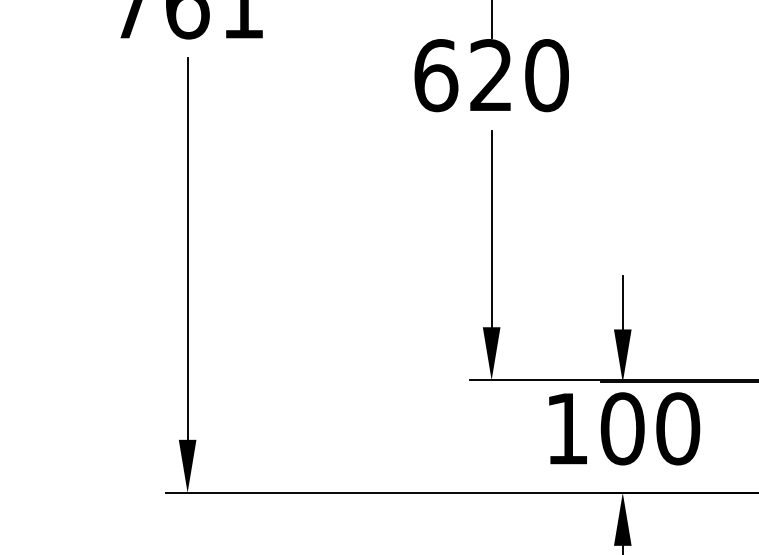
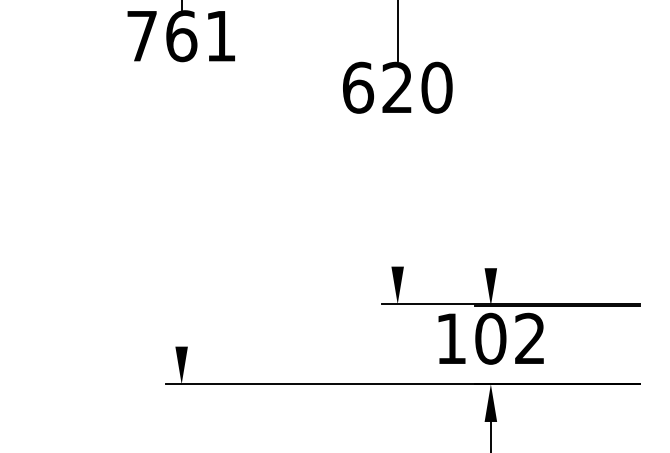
line: (491, 228) -> (397, 196), removed
line: (187, 248) -> (181, 210), removed
line: (622, 303) -> (490, 249), removed
text: (677, 428) -> (529, 338), 100 -> 102

